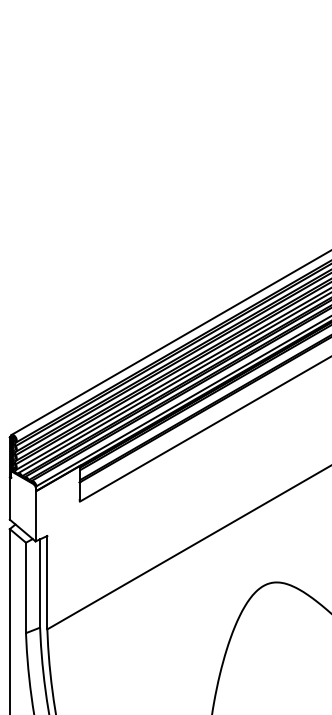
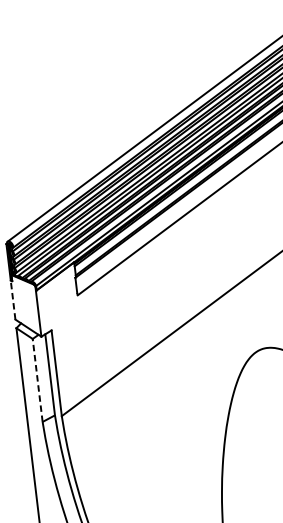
line: (9, 497) -> (12, 299), solid -> dashed
line: (25, 587) -> (37, 380), solid -> dashed

